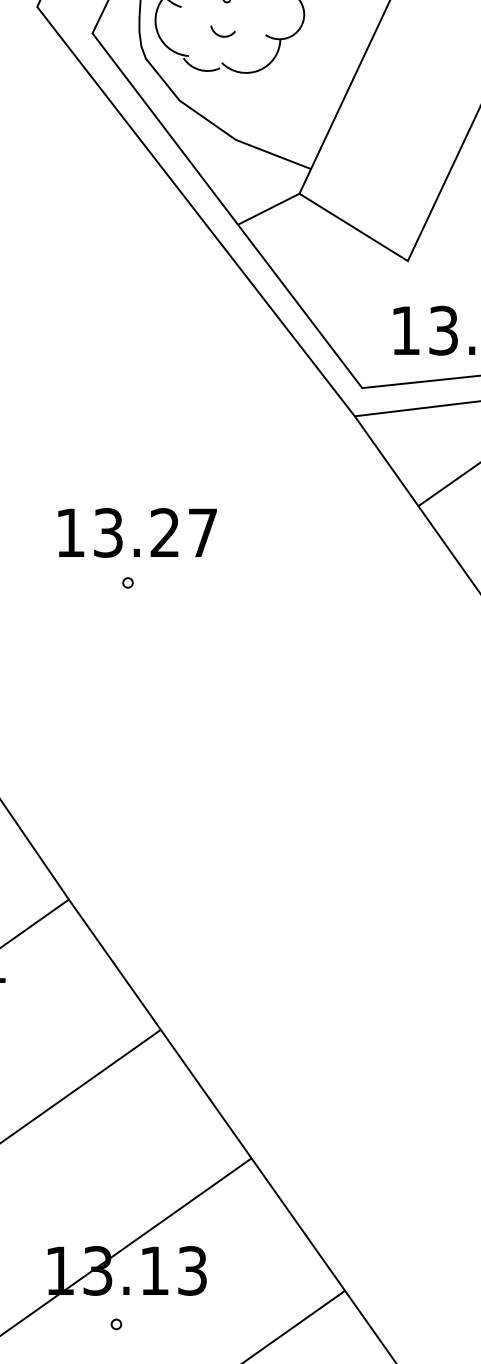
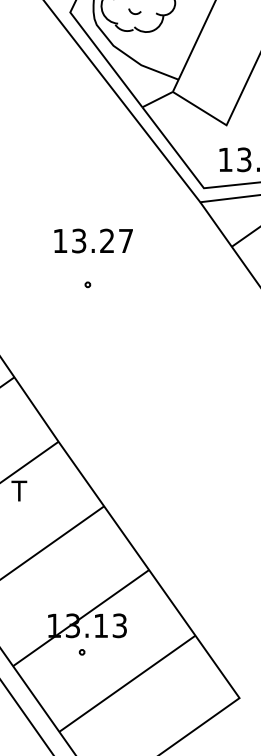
text: (137, 531) -> (93, 240), moved

